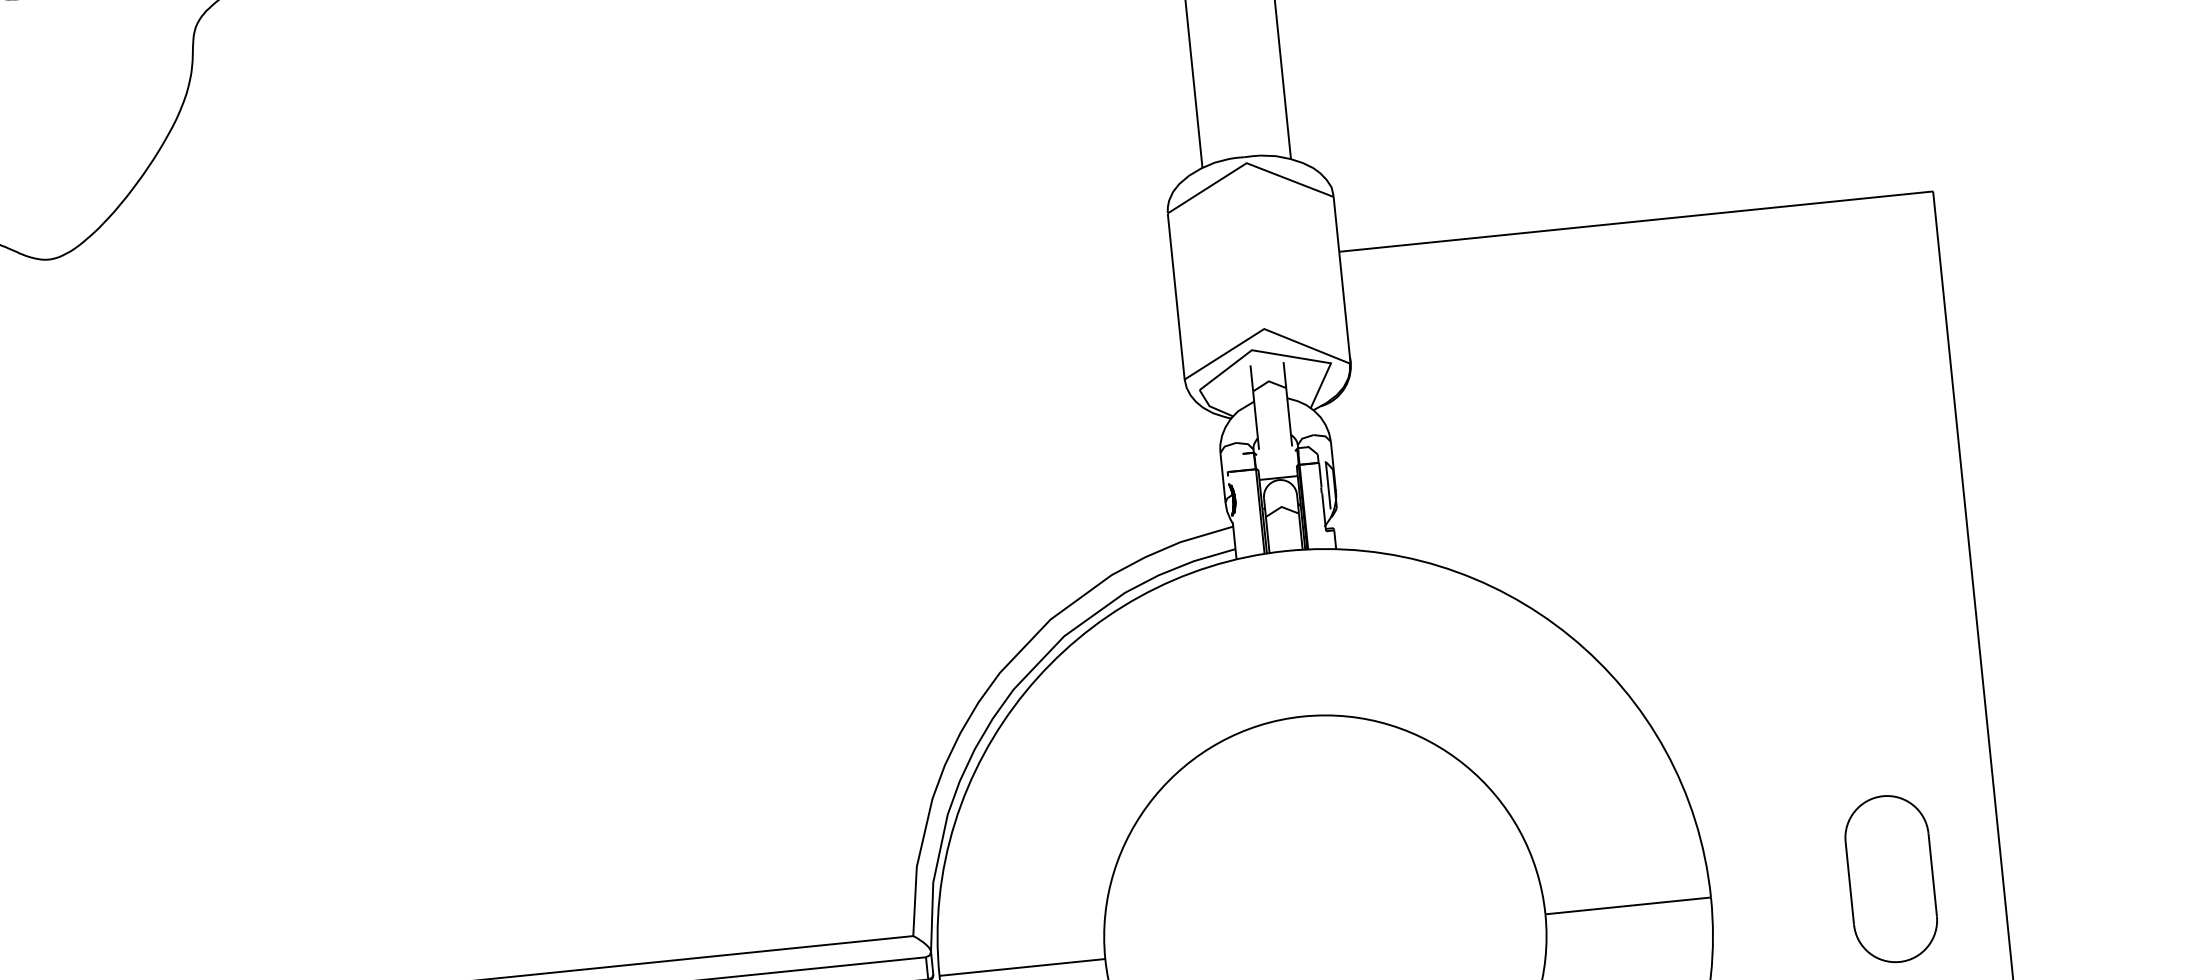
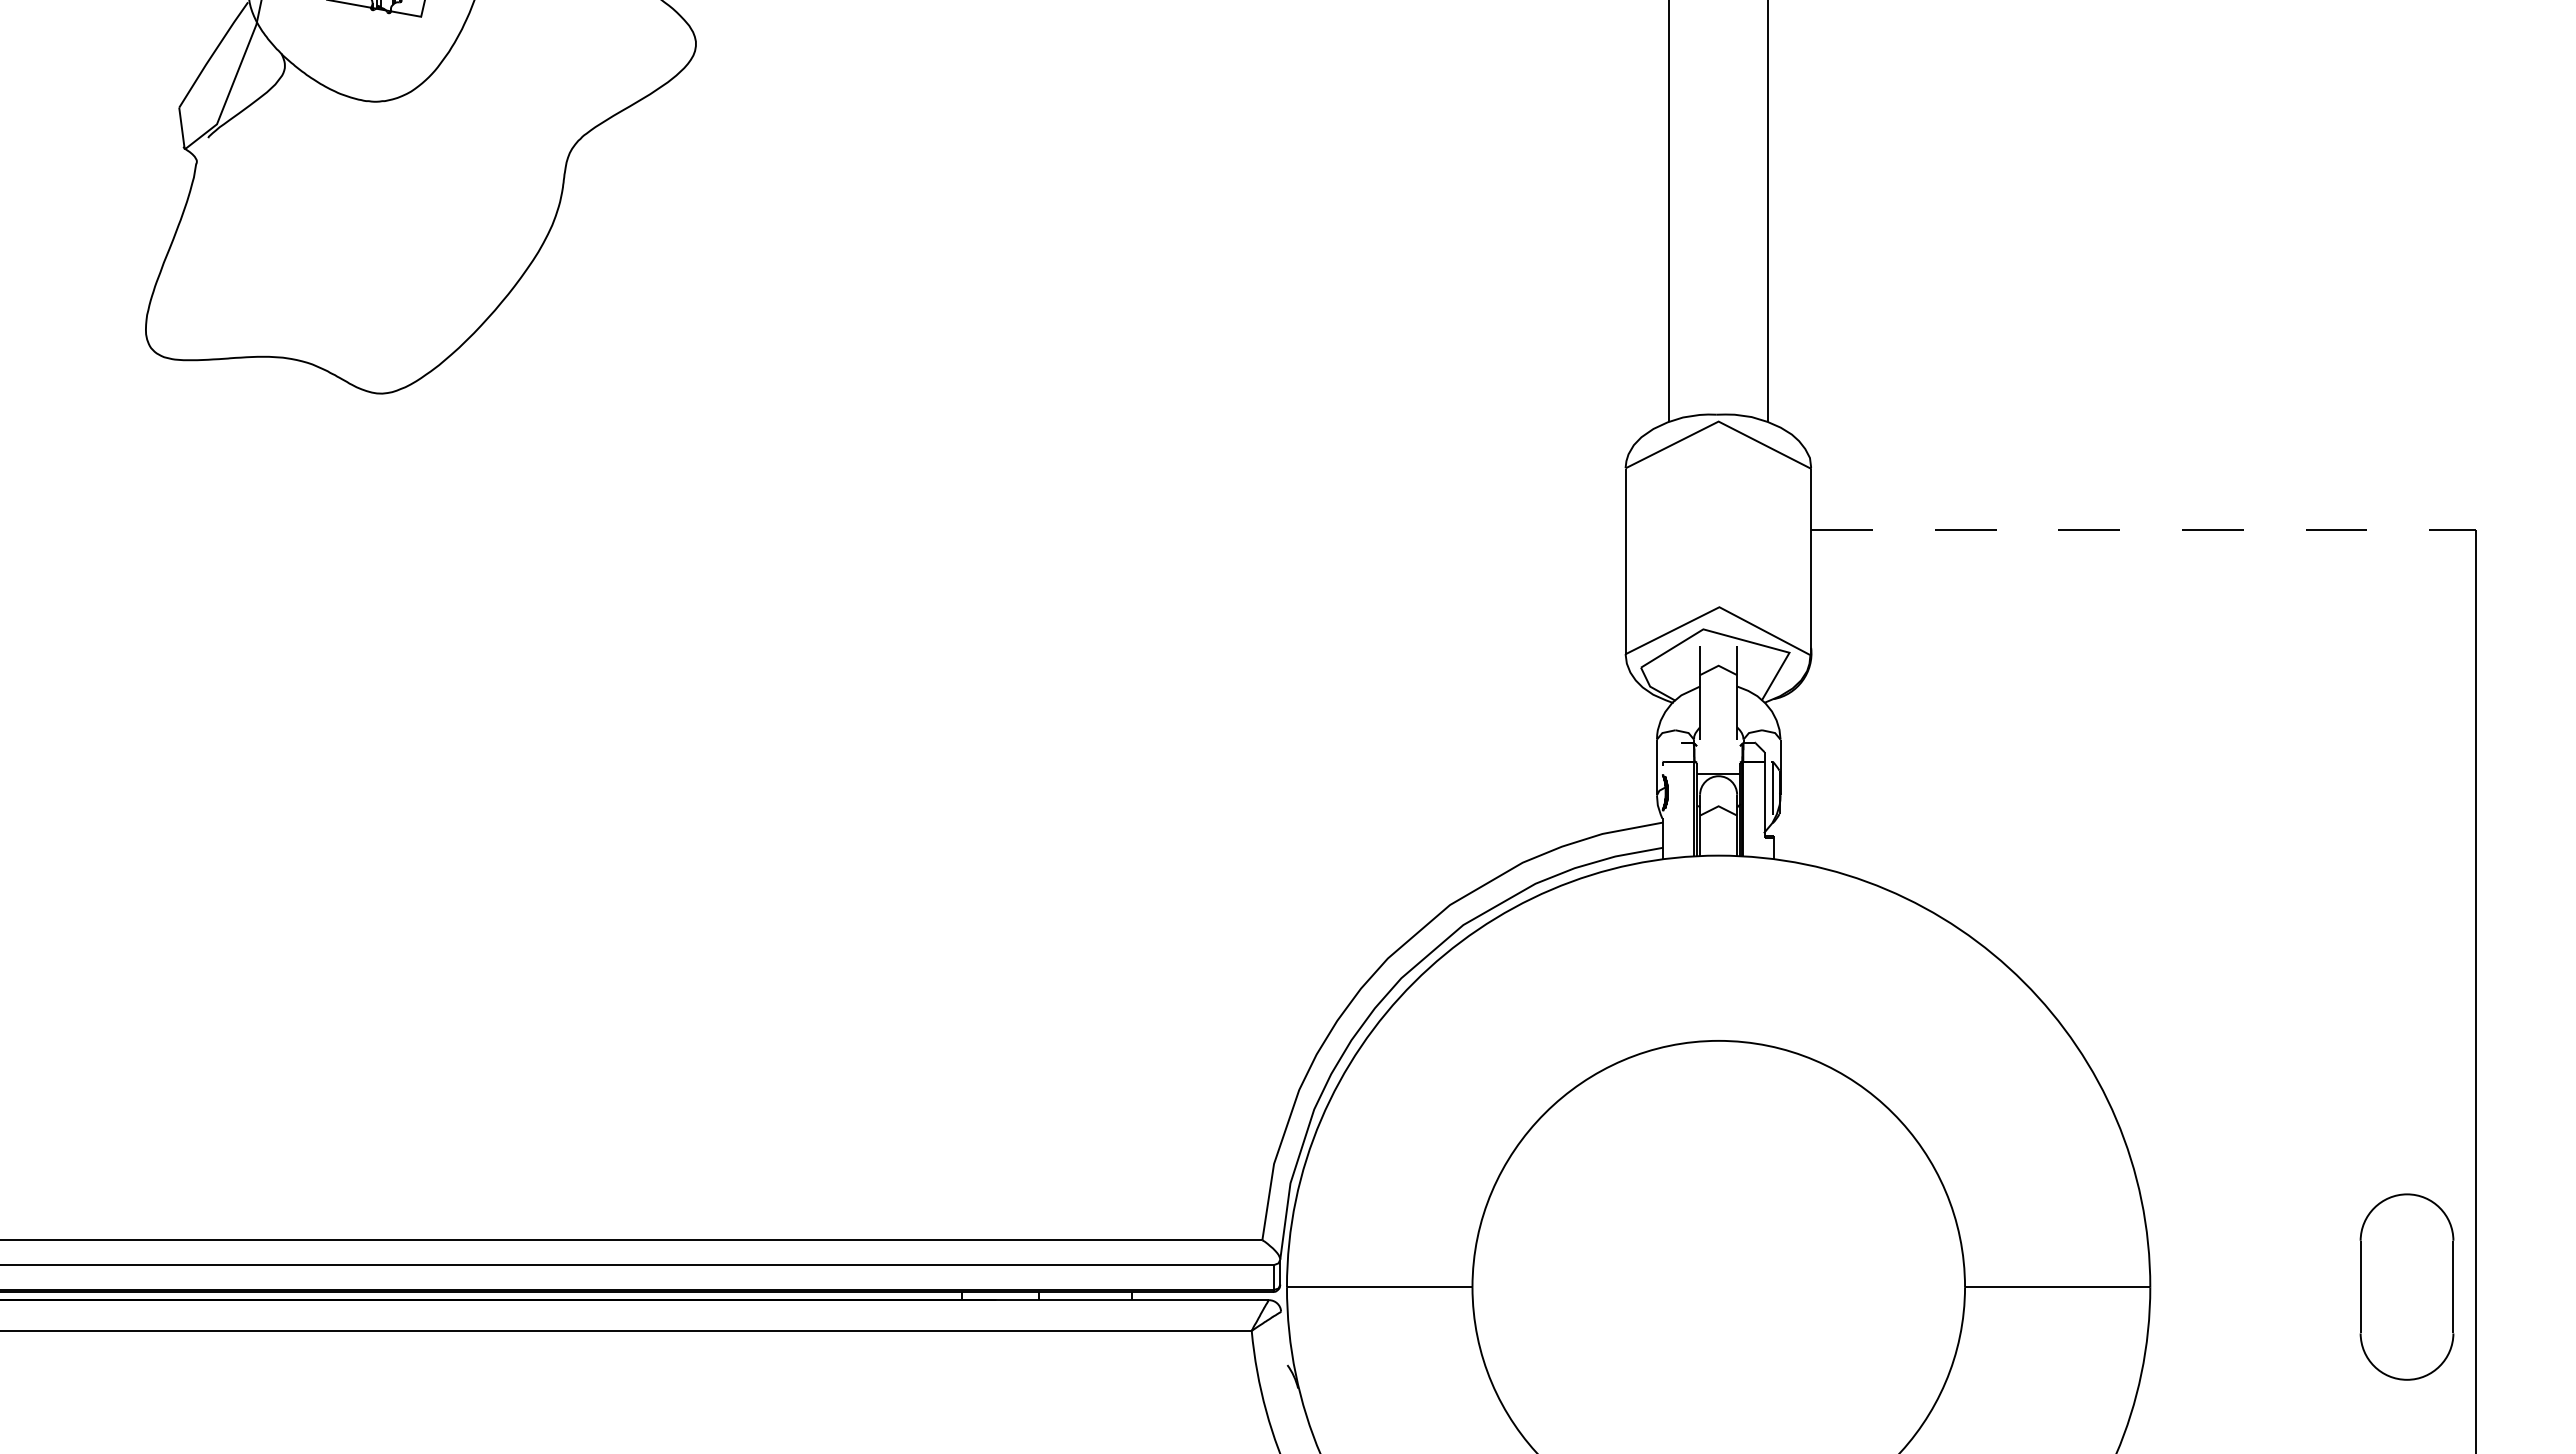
line: (1636, 221) -> (2143, 530), solid -> dashed
part: (1890, 878) -> (2406, 1286), moved

